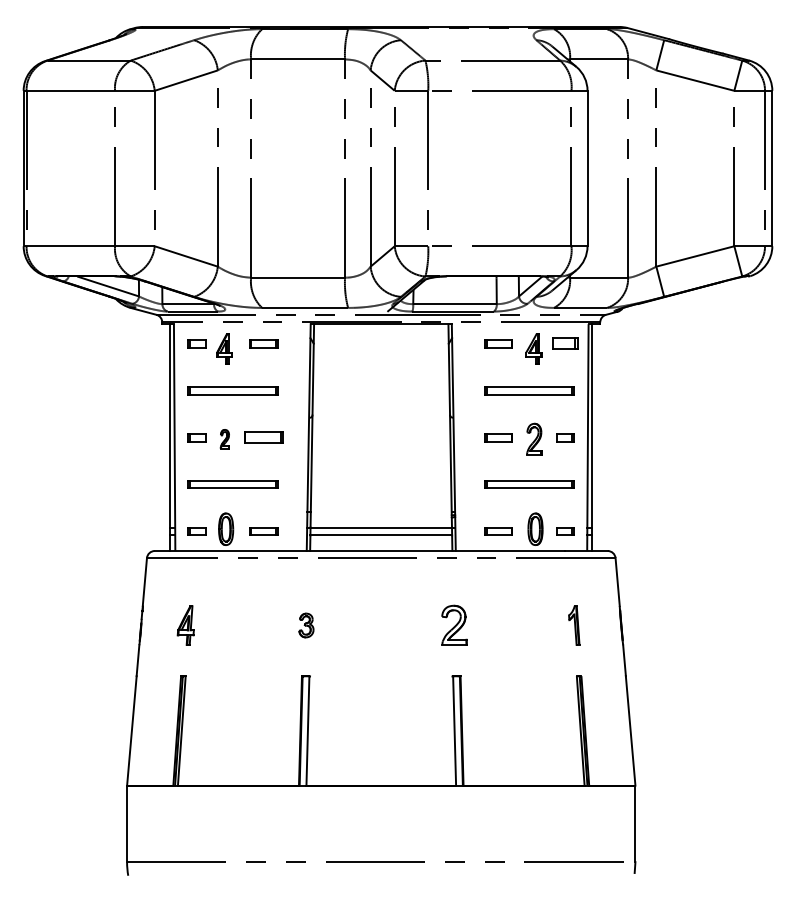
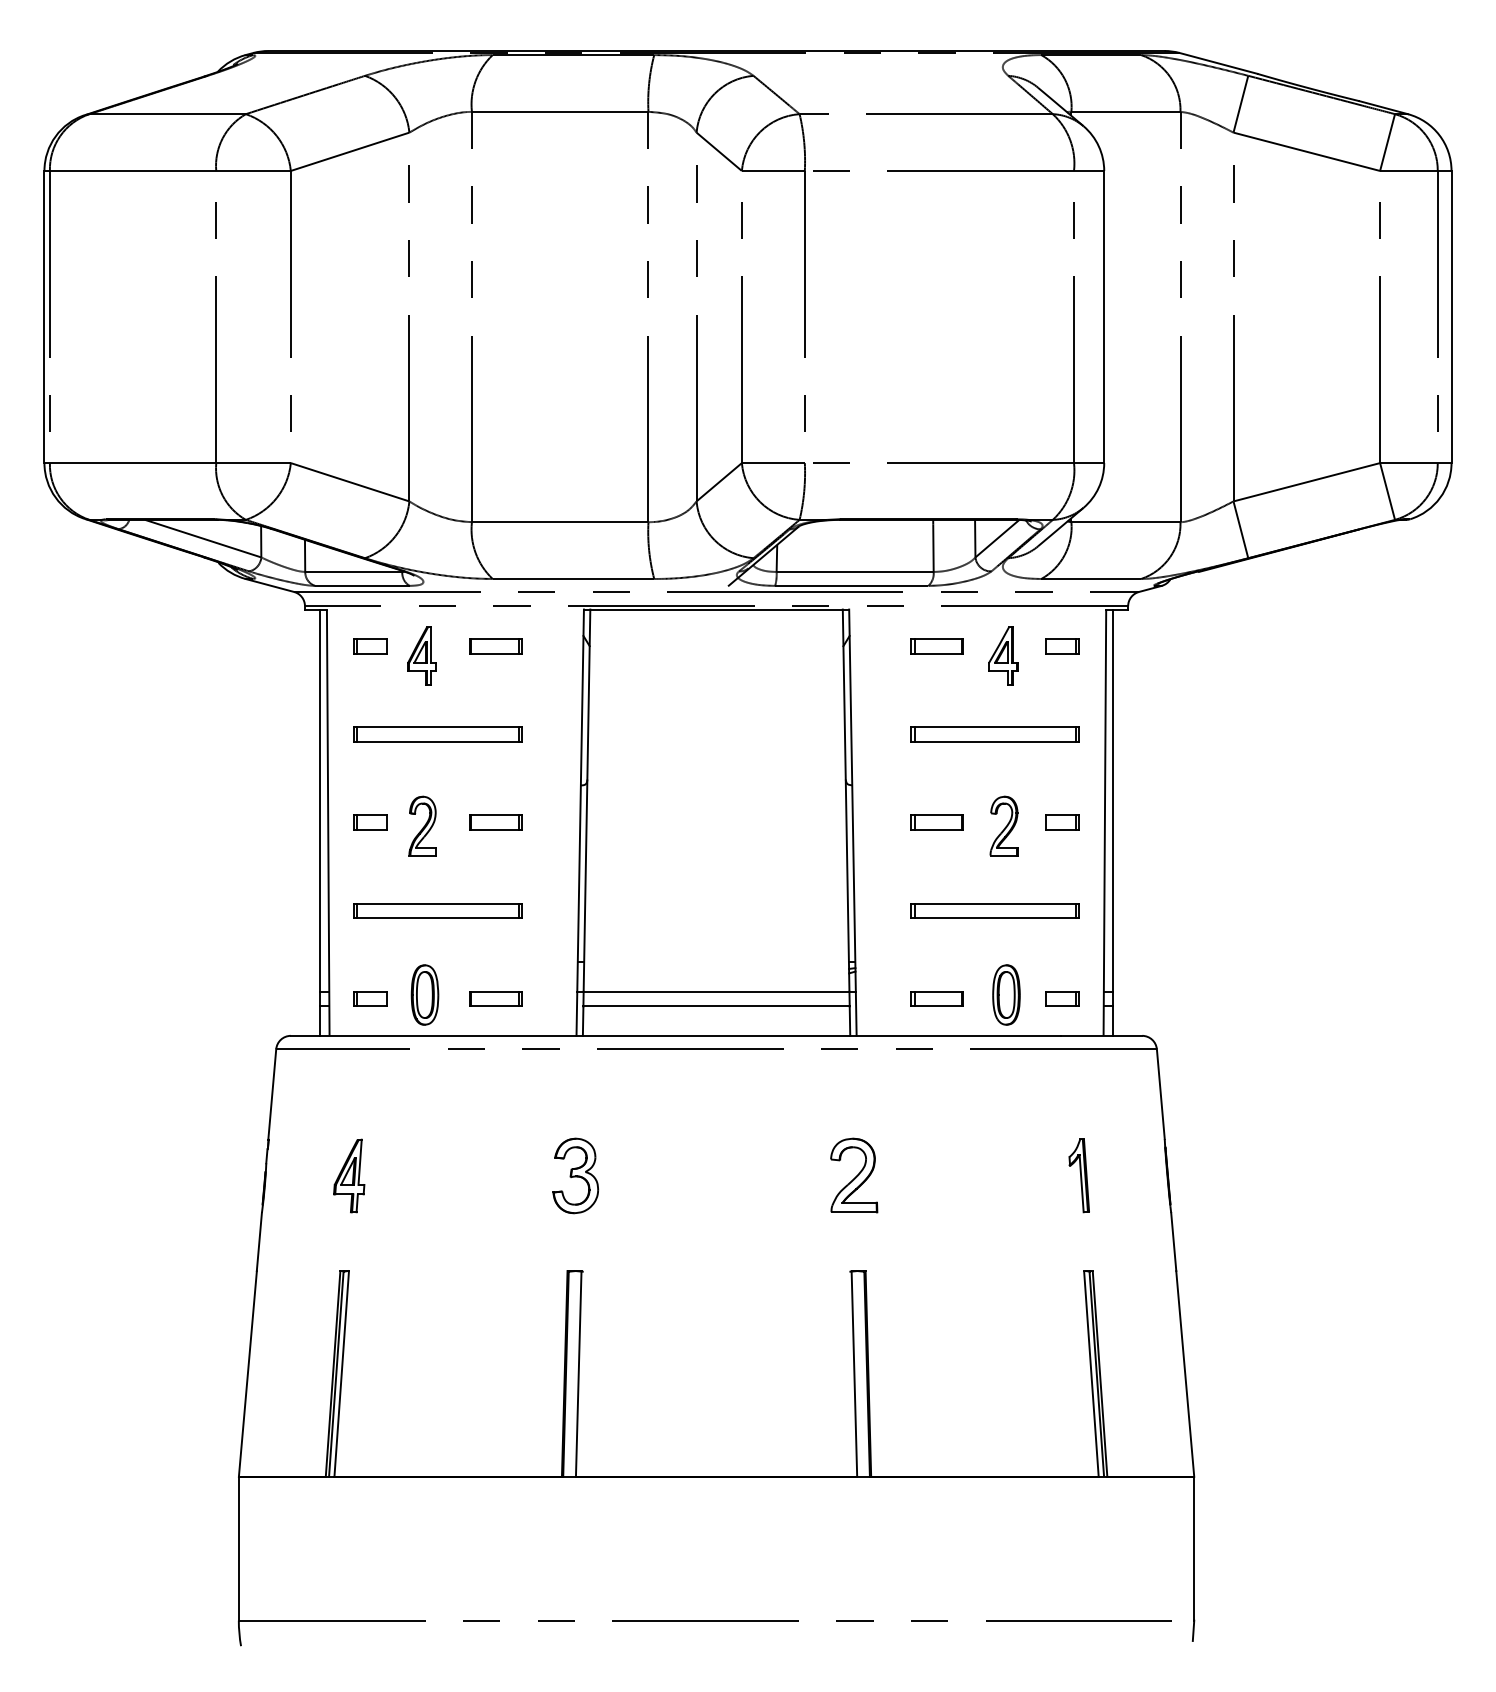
part: (565, 343) -> (1062, 645), size x0.71
part: (263, 437) -> (495, 822), size x0.71
part: (224, 438) -> (421, 824), size x1.67
part: (306, 625) -> (576, 1175), size x1.67

